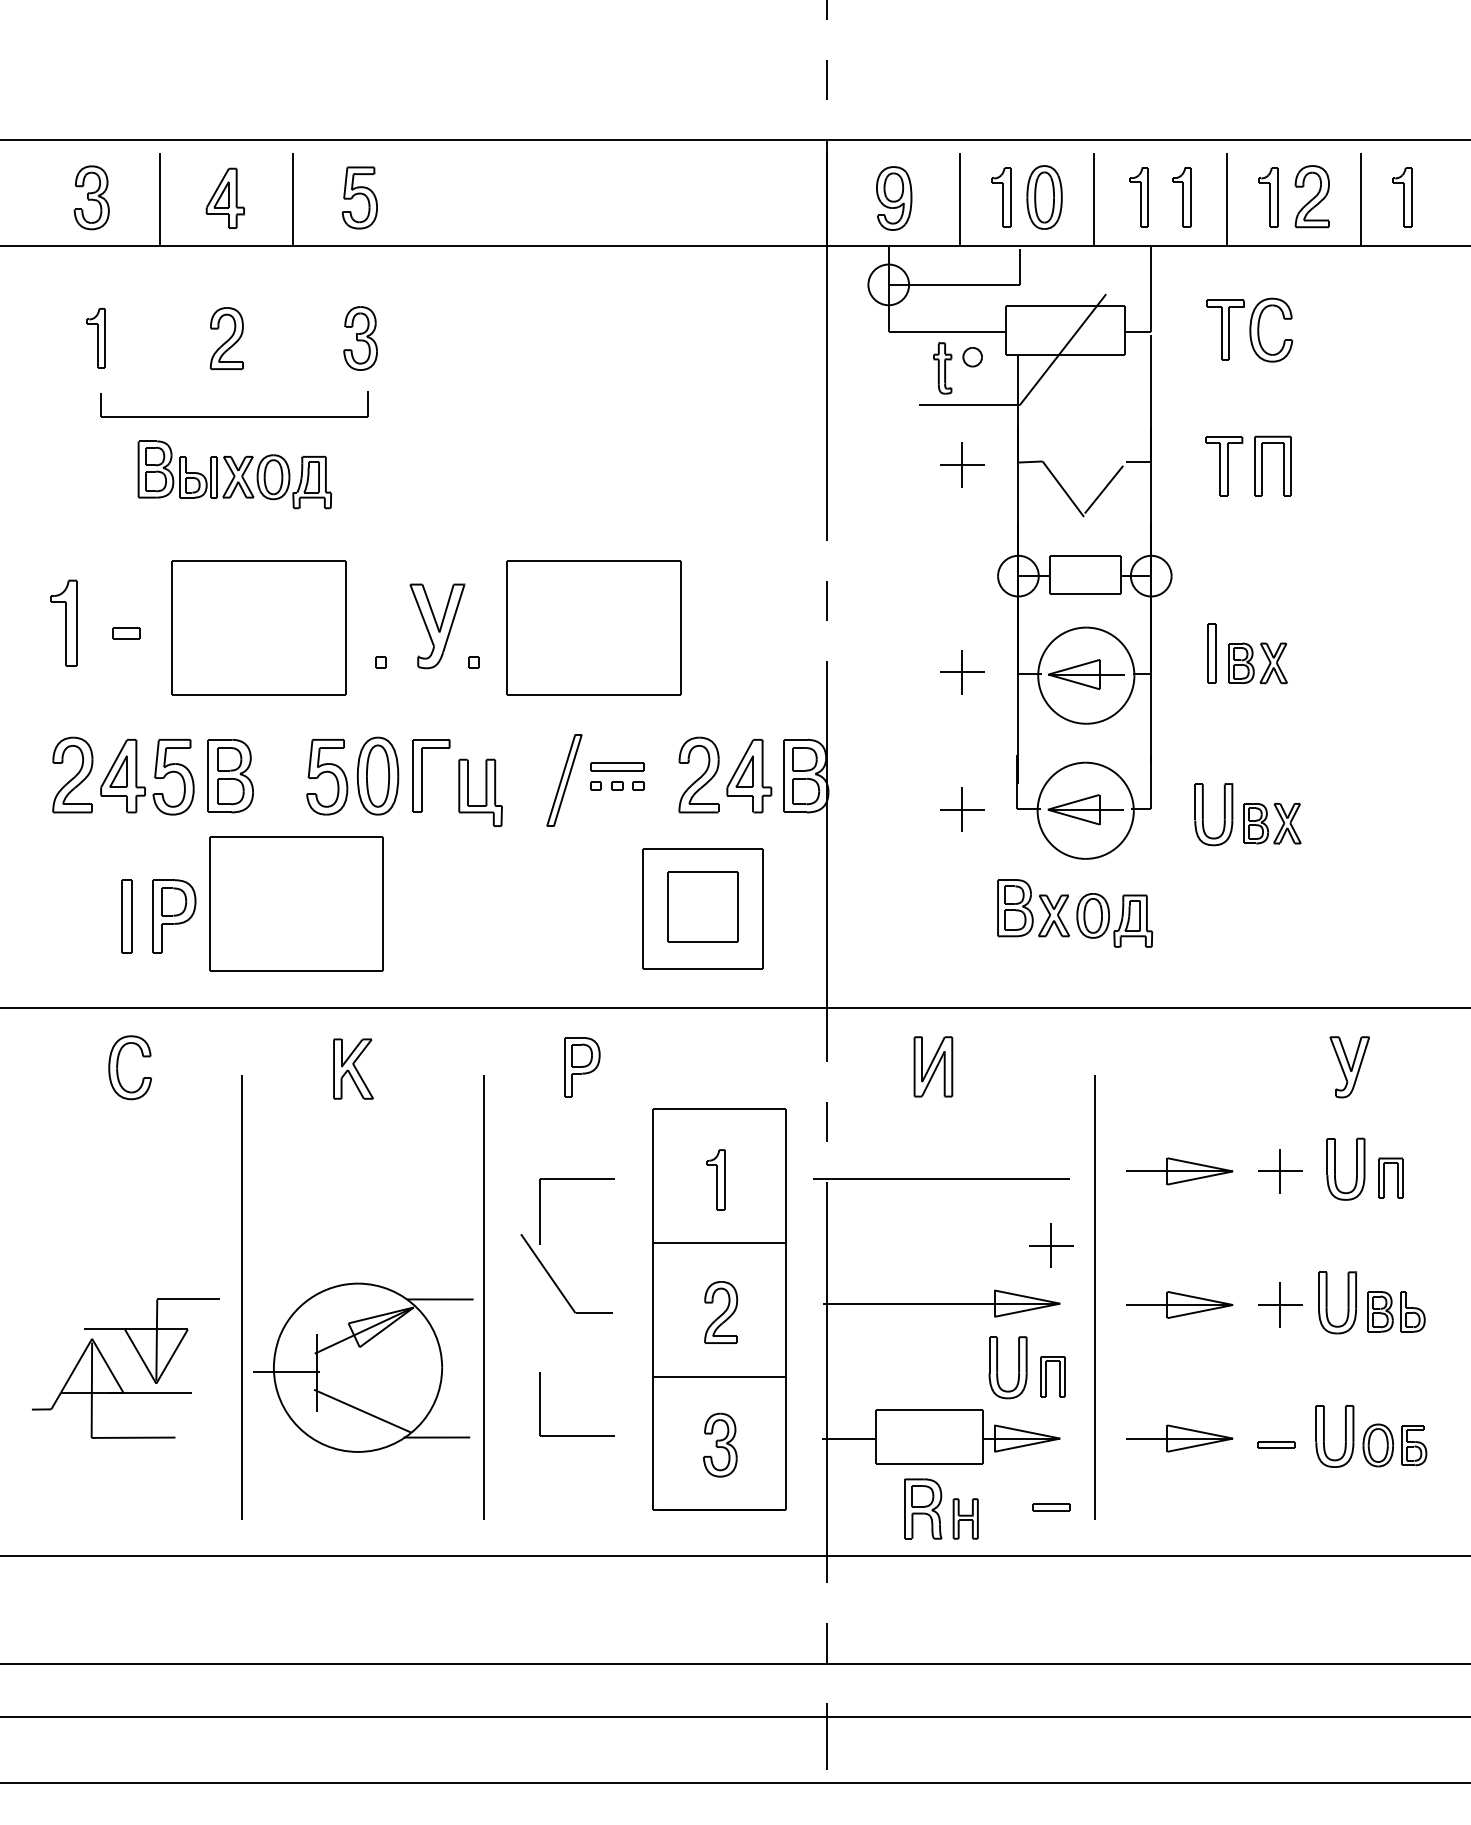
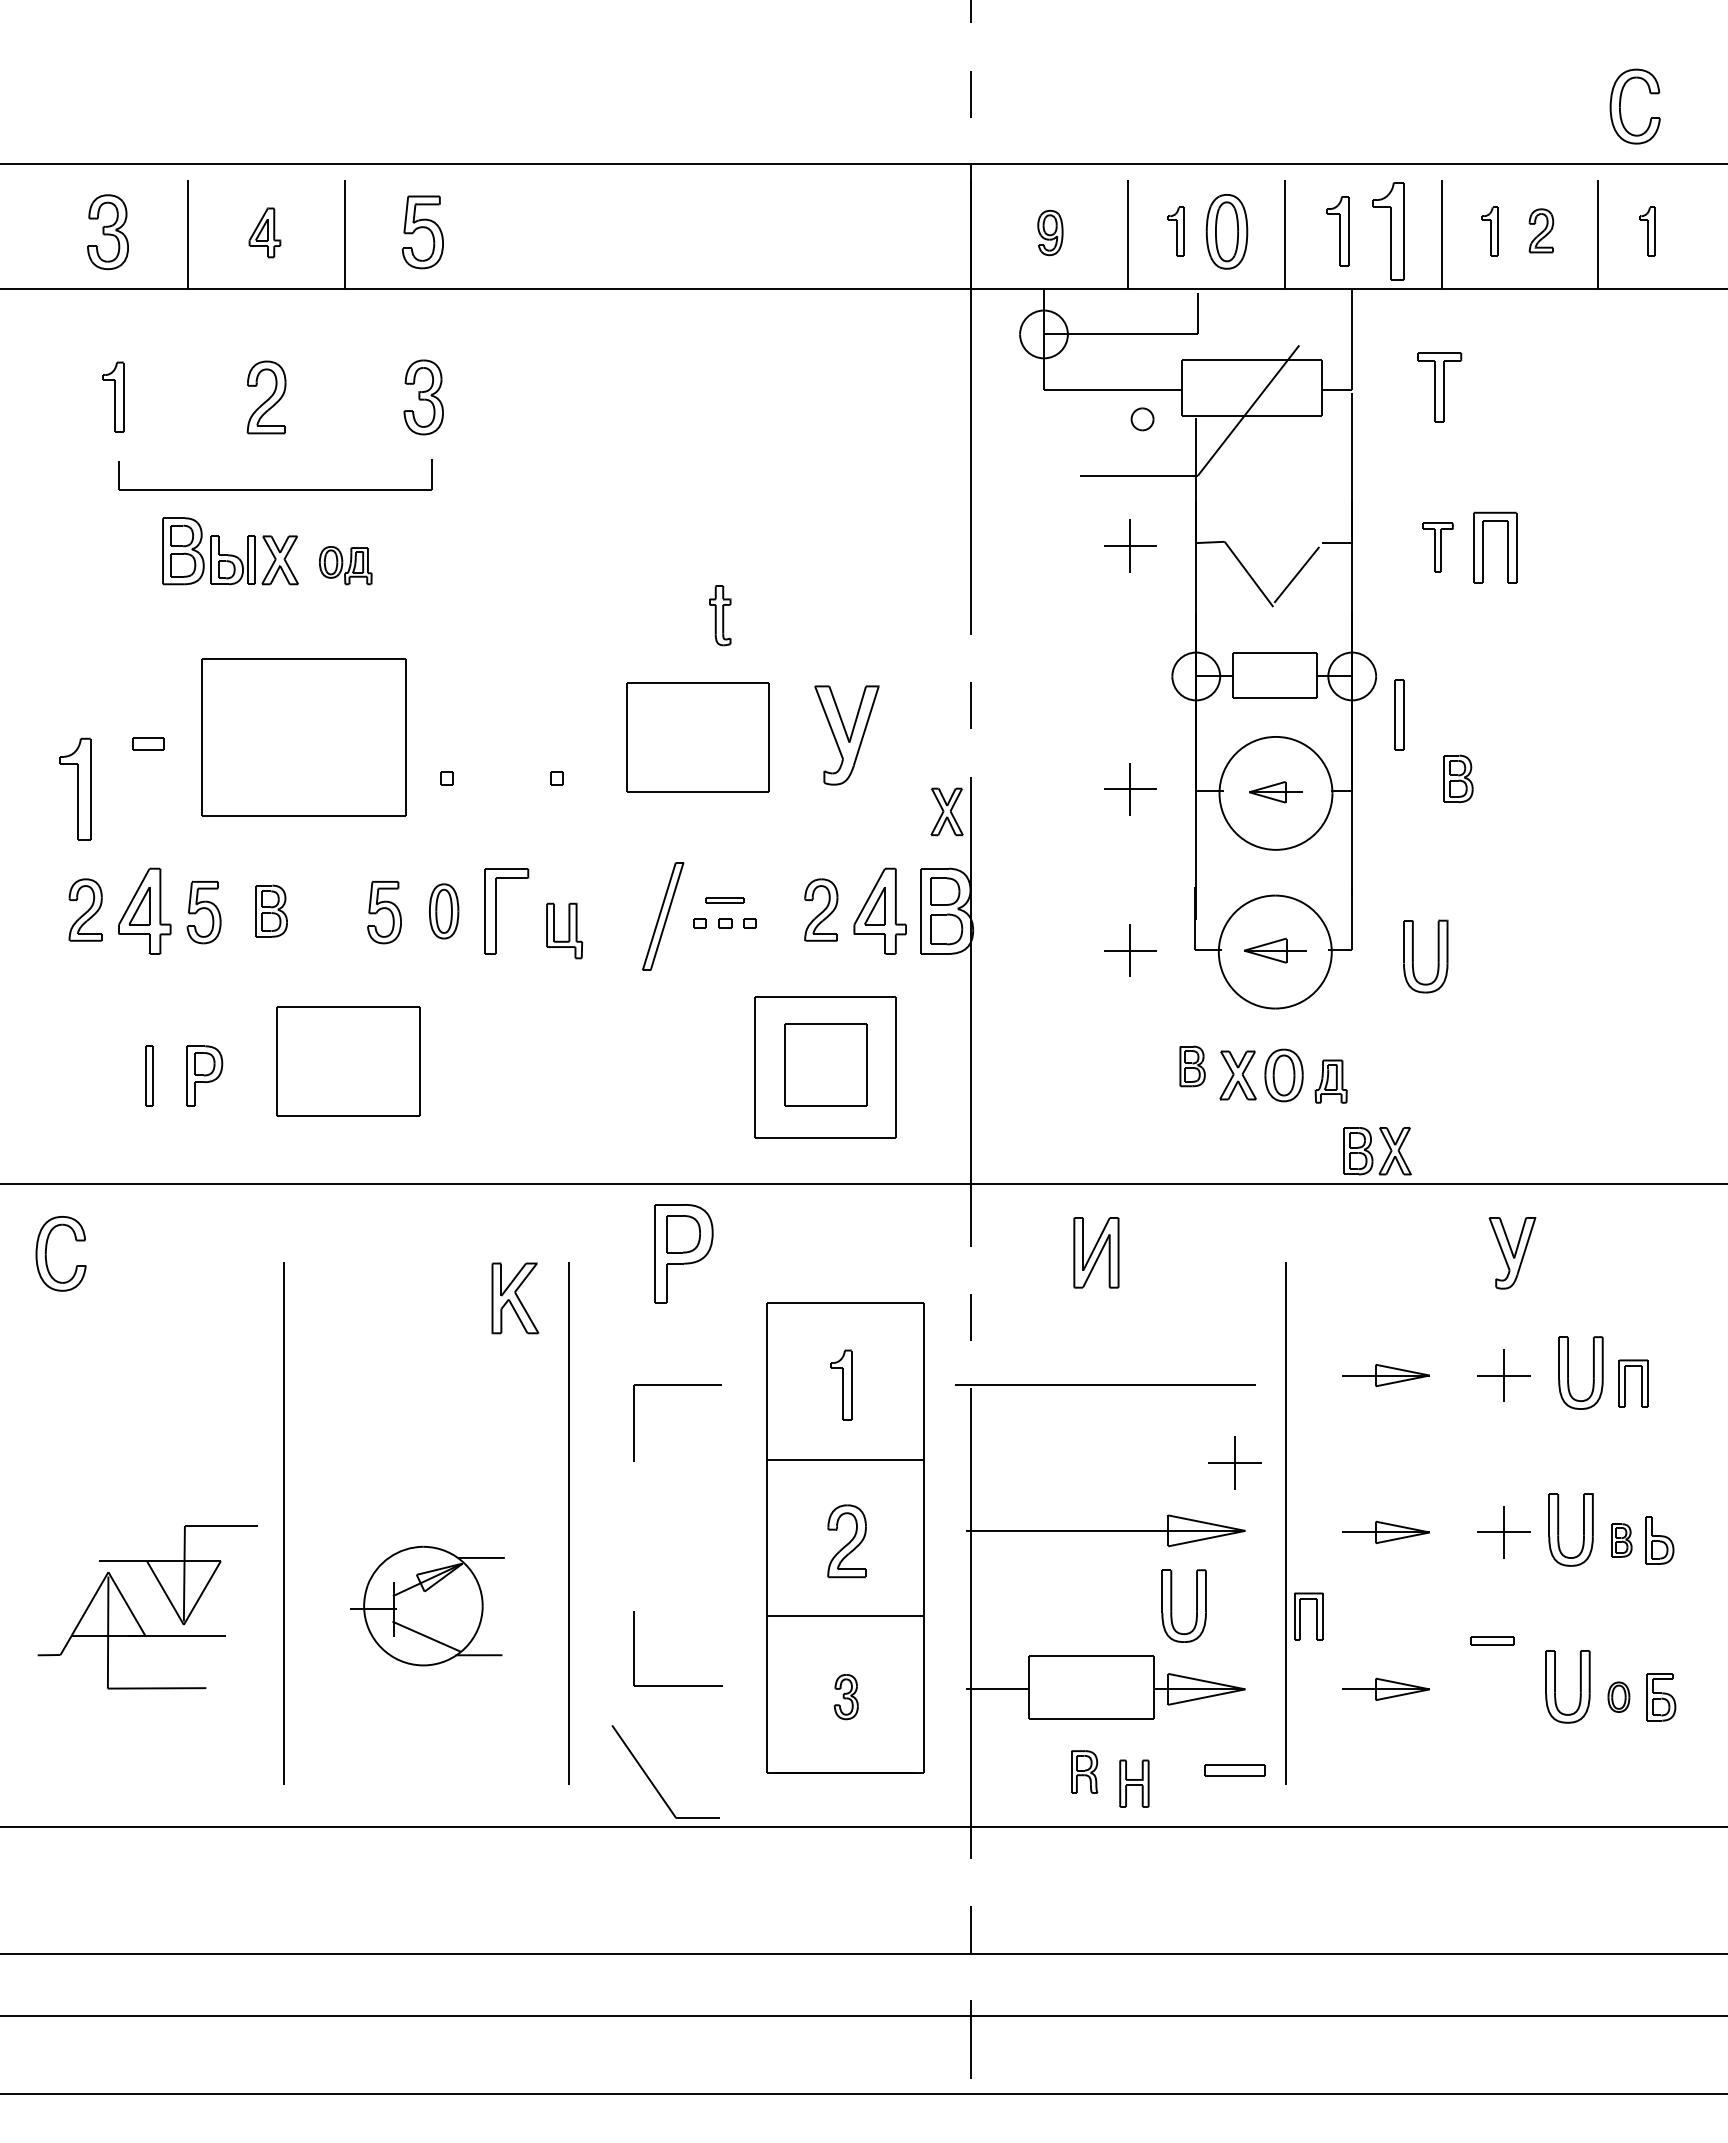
part: (1312, 196) -> (1541, 230), size x0.6
part: (1000, 197) -> (1175, 231), size x0.7
part: (1181, 197) -> (1387, 231), size x1.4
part: (1268, 197) -> (1489, 231), size x0.7
part: (1401, 197) -> (1646, 231), size x0.7
part: (225, 198) -> (264, 232), size x0.7
part: (894, 198) -> (1050, 232), size x0.6
part: (1259, 325) -> (1621, 101), moved
part: (942, 368) -> (720, 615), moved
part: (1223, 466) -> (1437, 547), size x0.7
part: (293, 481) -> (345, 565), size x0.6
part: (64, 622) -> (75, 788), moved
part: (437, 626) -> (846, 735), moved
part: (593, 628) -> (697, 737), size x0.7
part: (1211, 652) -> (1399, 714), moved
part: (1273, 663) -> (946, 811), moved
part: (1085, 674) -> (1275, 792), size x0.6
part: (616, 766) -> (724, 900), size x0.6
part: (72, 774) -> (85, 909), size x0.7
part: (699, 774) -> (821, 909), size x0.7
part: (230, 775) -> (271, 910), size x0.6
part: (377, 776) -> (443, 911), size x0.6
part: (173, 777) -> (203, 912), size x0.7
part: (327, 777) -> (384, 912), size x0.7
part: (480, 792) -> (564, 930), size x0.7
part: (1085, 809) -> (1275, 950), size x0.7
part: (1267, 825) -> (1371, 1153), moved
part: (295, 903) -> (347, 1061), size x0.7
part: (1015, 908) -> (1192, 1066), size x0.6
part: (173, 915) -> (204, 1075), size x0.7
part: (127, 916) -> (149, 1076), size x0.7
part: (1133, 921) -> (1331, 1081), size x0.7
part: (117, 1067) -> (46, 1253), moved
part: (581, 1067) -> (683, 1253), size x1.4
part: (1349, 1067) -> (1512, 1253), moved
part: (353, 1069) -> (515, 1298), moved
part: (1179, 1171) -> (1385, 1375), size x0.7
part: (554, 1281) -> (651, 1780), moved
part: (1179, 1305) -> (1385, 1532), size x0.7
part: (1380, 1311) -> (1621, 1540), size x0.7
part: (363, 1367) -> (427, 1605), size x0.6
part: (1045, 1376) -> (1300, 1616), moved
part: (1179, 1438) -> (1385, 1689), size x0.7
part: (720, 1444) -> (846, 1696), size x0.6
part: (1276, 1444) -> (1492, 1640), moved
part: (1377, 1444) -> (1618, 1696), size x0.6
part: (1050, 1507) -> (1234, 1770), size x1.4
part: (923, 1508) -> (1084, 1771), size x0.6

